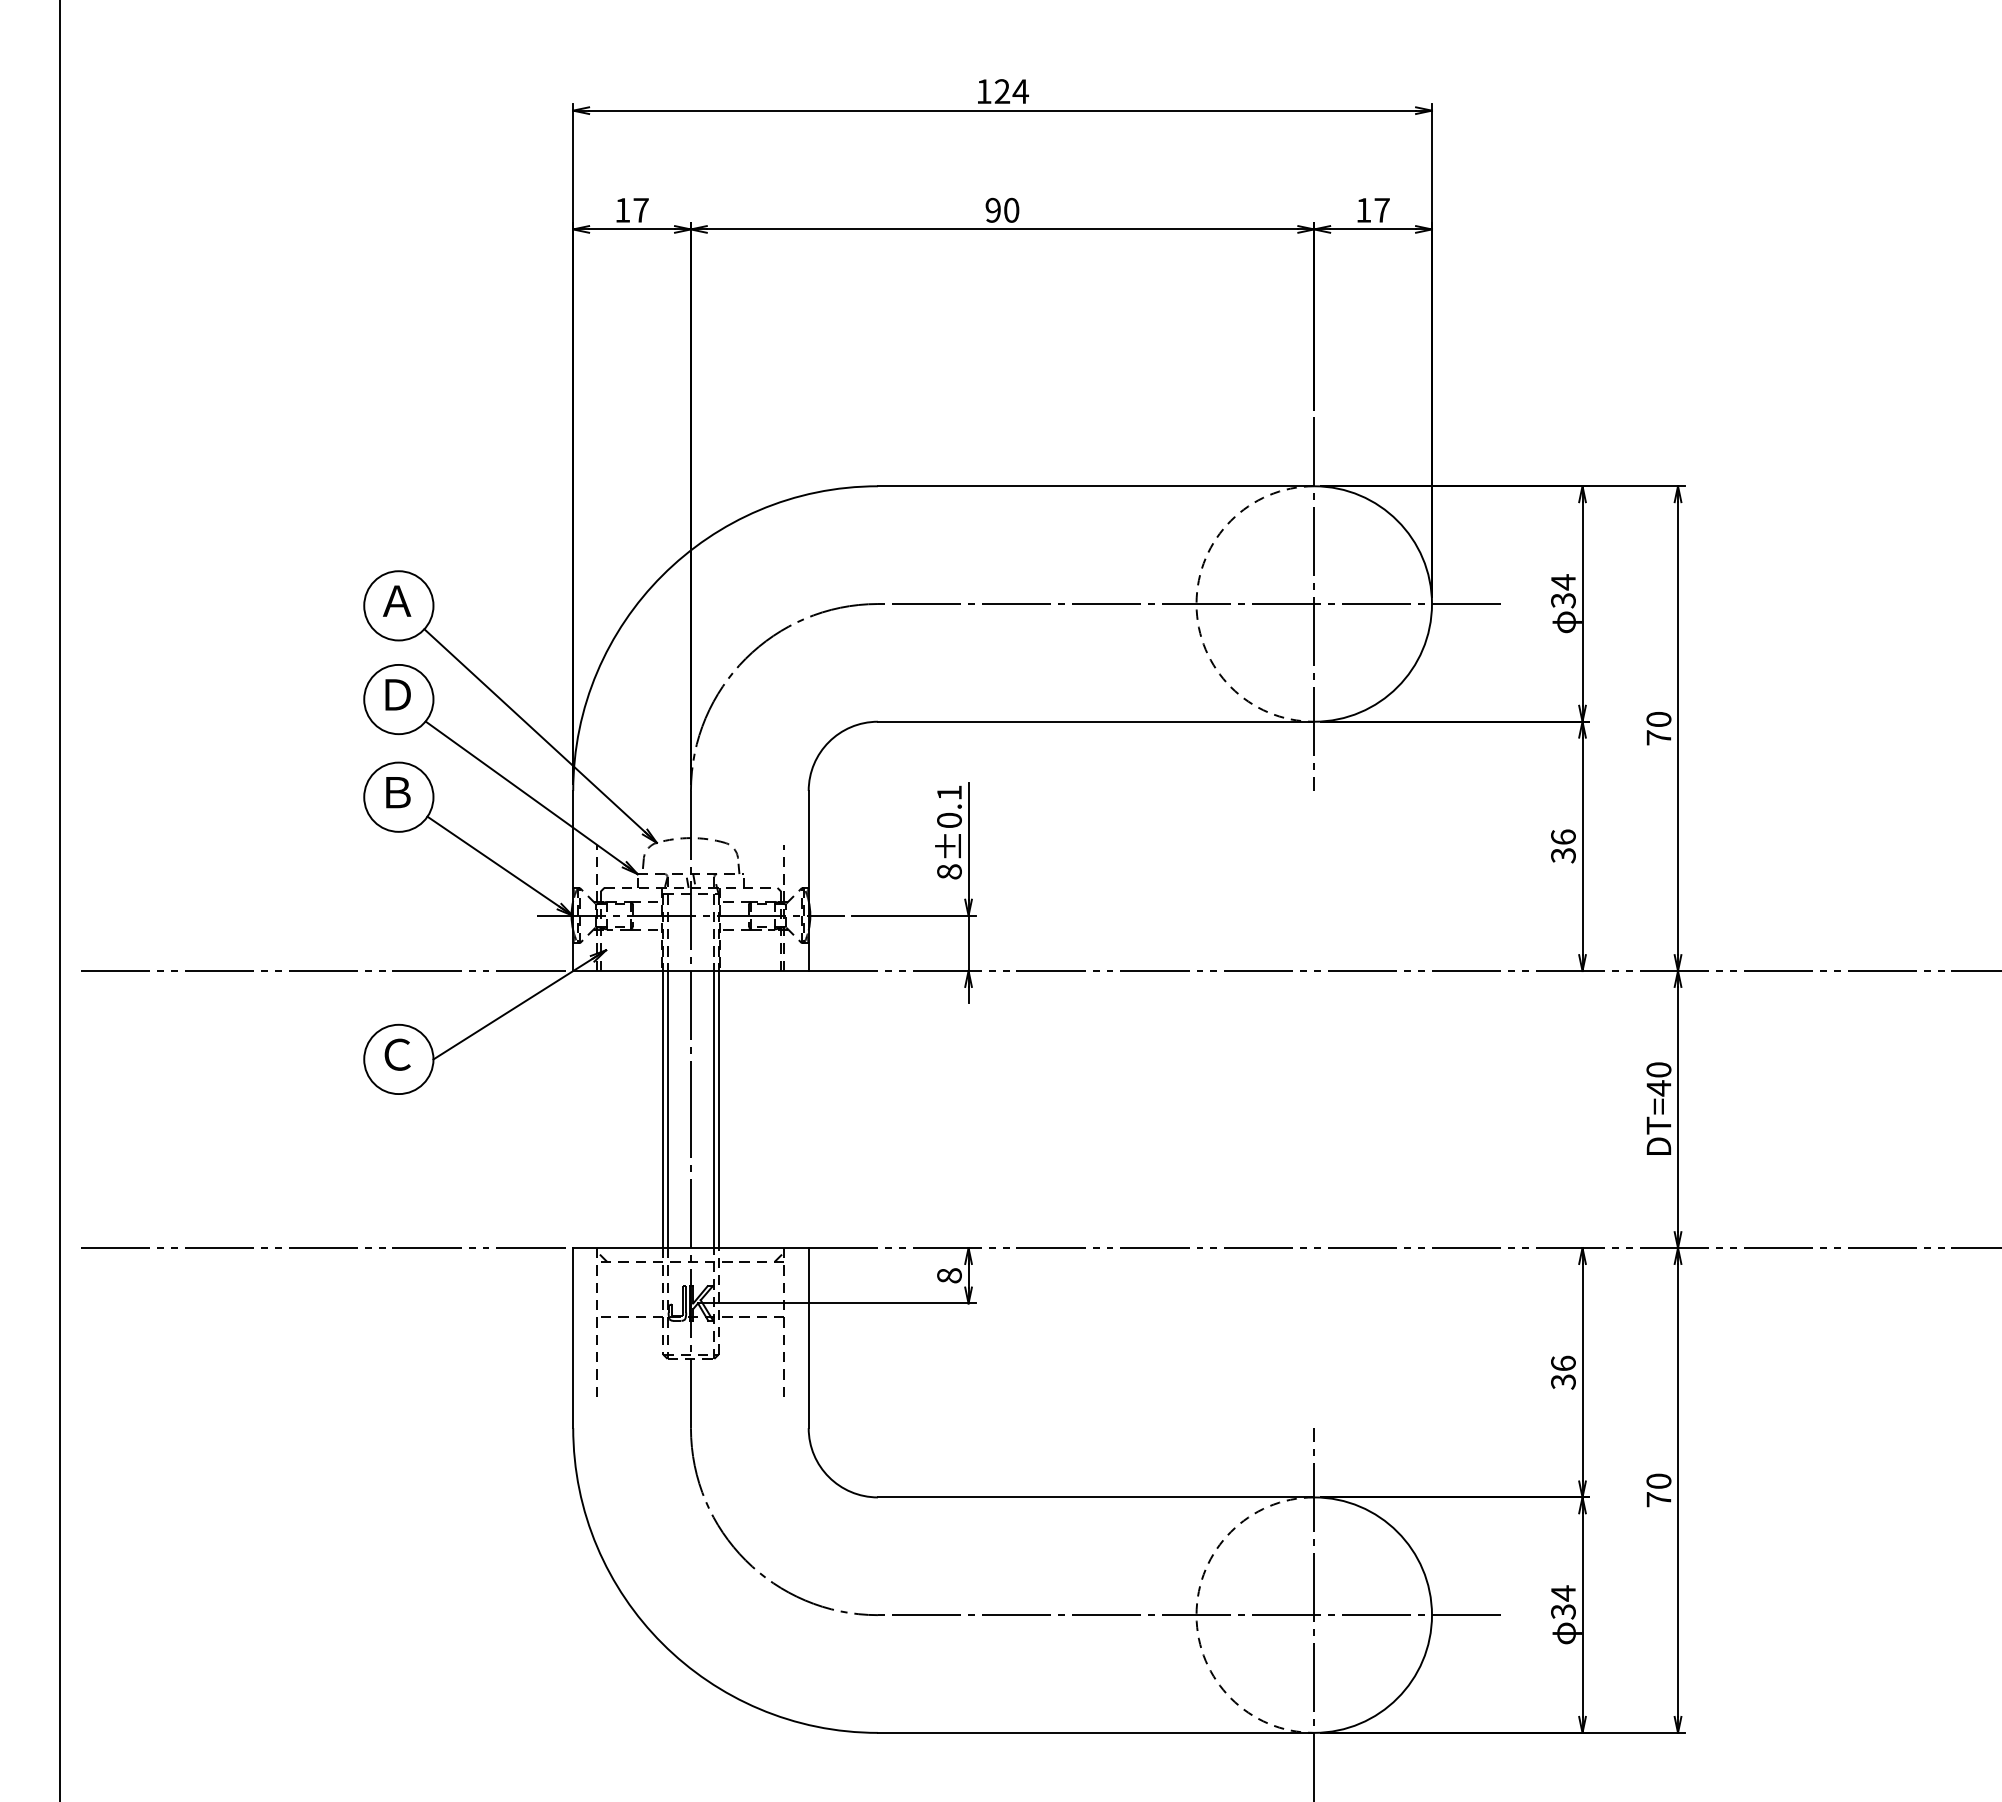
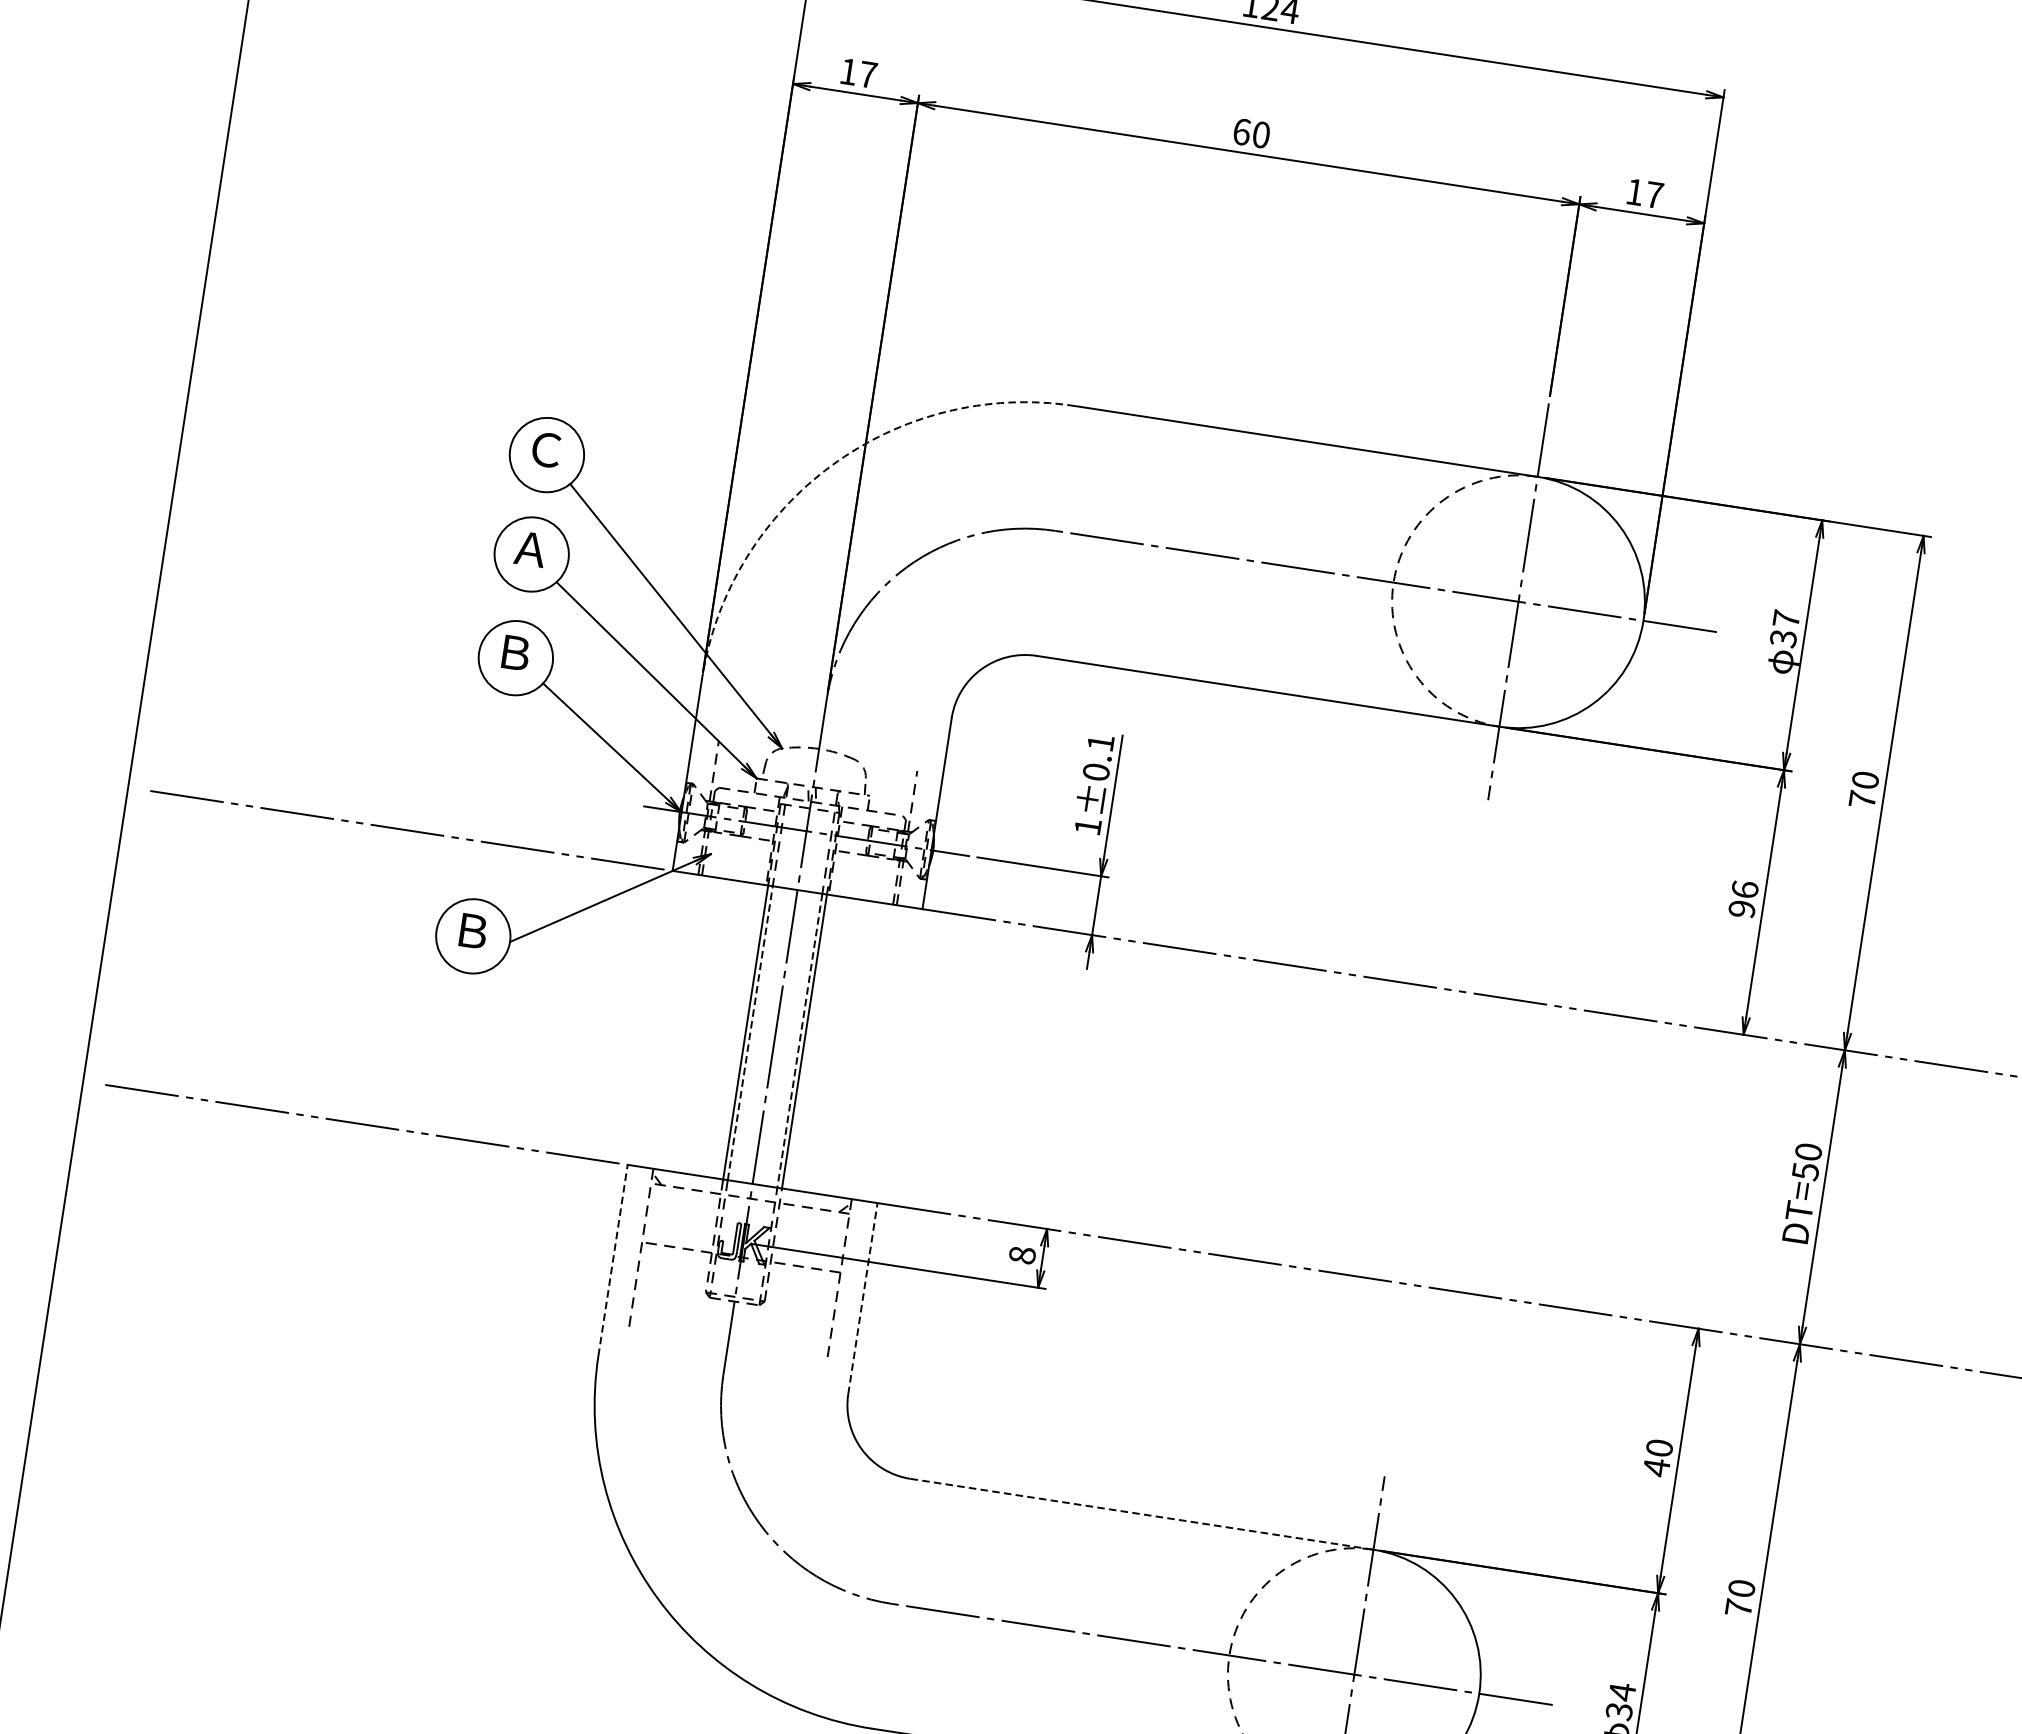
text: (993, 209) -> (1242, 131), 90 -> 60
arc: (662, 575) -> (831, 465), solid -> dashed
text: (1563, 582) -> (1786, 619), 34 -> 37
text: (397, 601) -> (546, 450), Ａ -> Ｃ
text: (397, 694) -> (531, 548), Ｄ -> Ａ
text: (1563, 855) -> (1742, 909), 36 -> 96
text: (949, 871) -> (1088, 826), 8±0.1 -> 1±0.1
text: (397, 1054) -> (472, 930), Ｃ -> Ｂ
text: (1658, 1088) -> (1805, 1171), DT=40 -> DT=50
line: (667, 1109) -> (750, 1033), solid -> dashed
line: (714, 1109) -> (800, 1040), solid -> dashed
line: (573, 1337) -> (613, 1259), solid -> dashed
line: (808, 1337) -> (862, 1297), solid -> dashed
text: (1563, 1372) -> (1658, 1457), 36 -> 40
line: (1096, 1497) -> (1142, 1514), solid -> dashed

